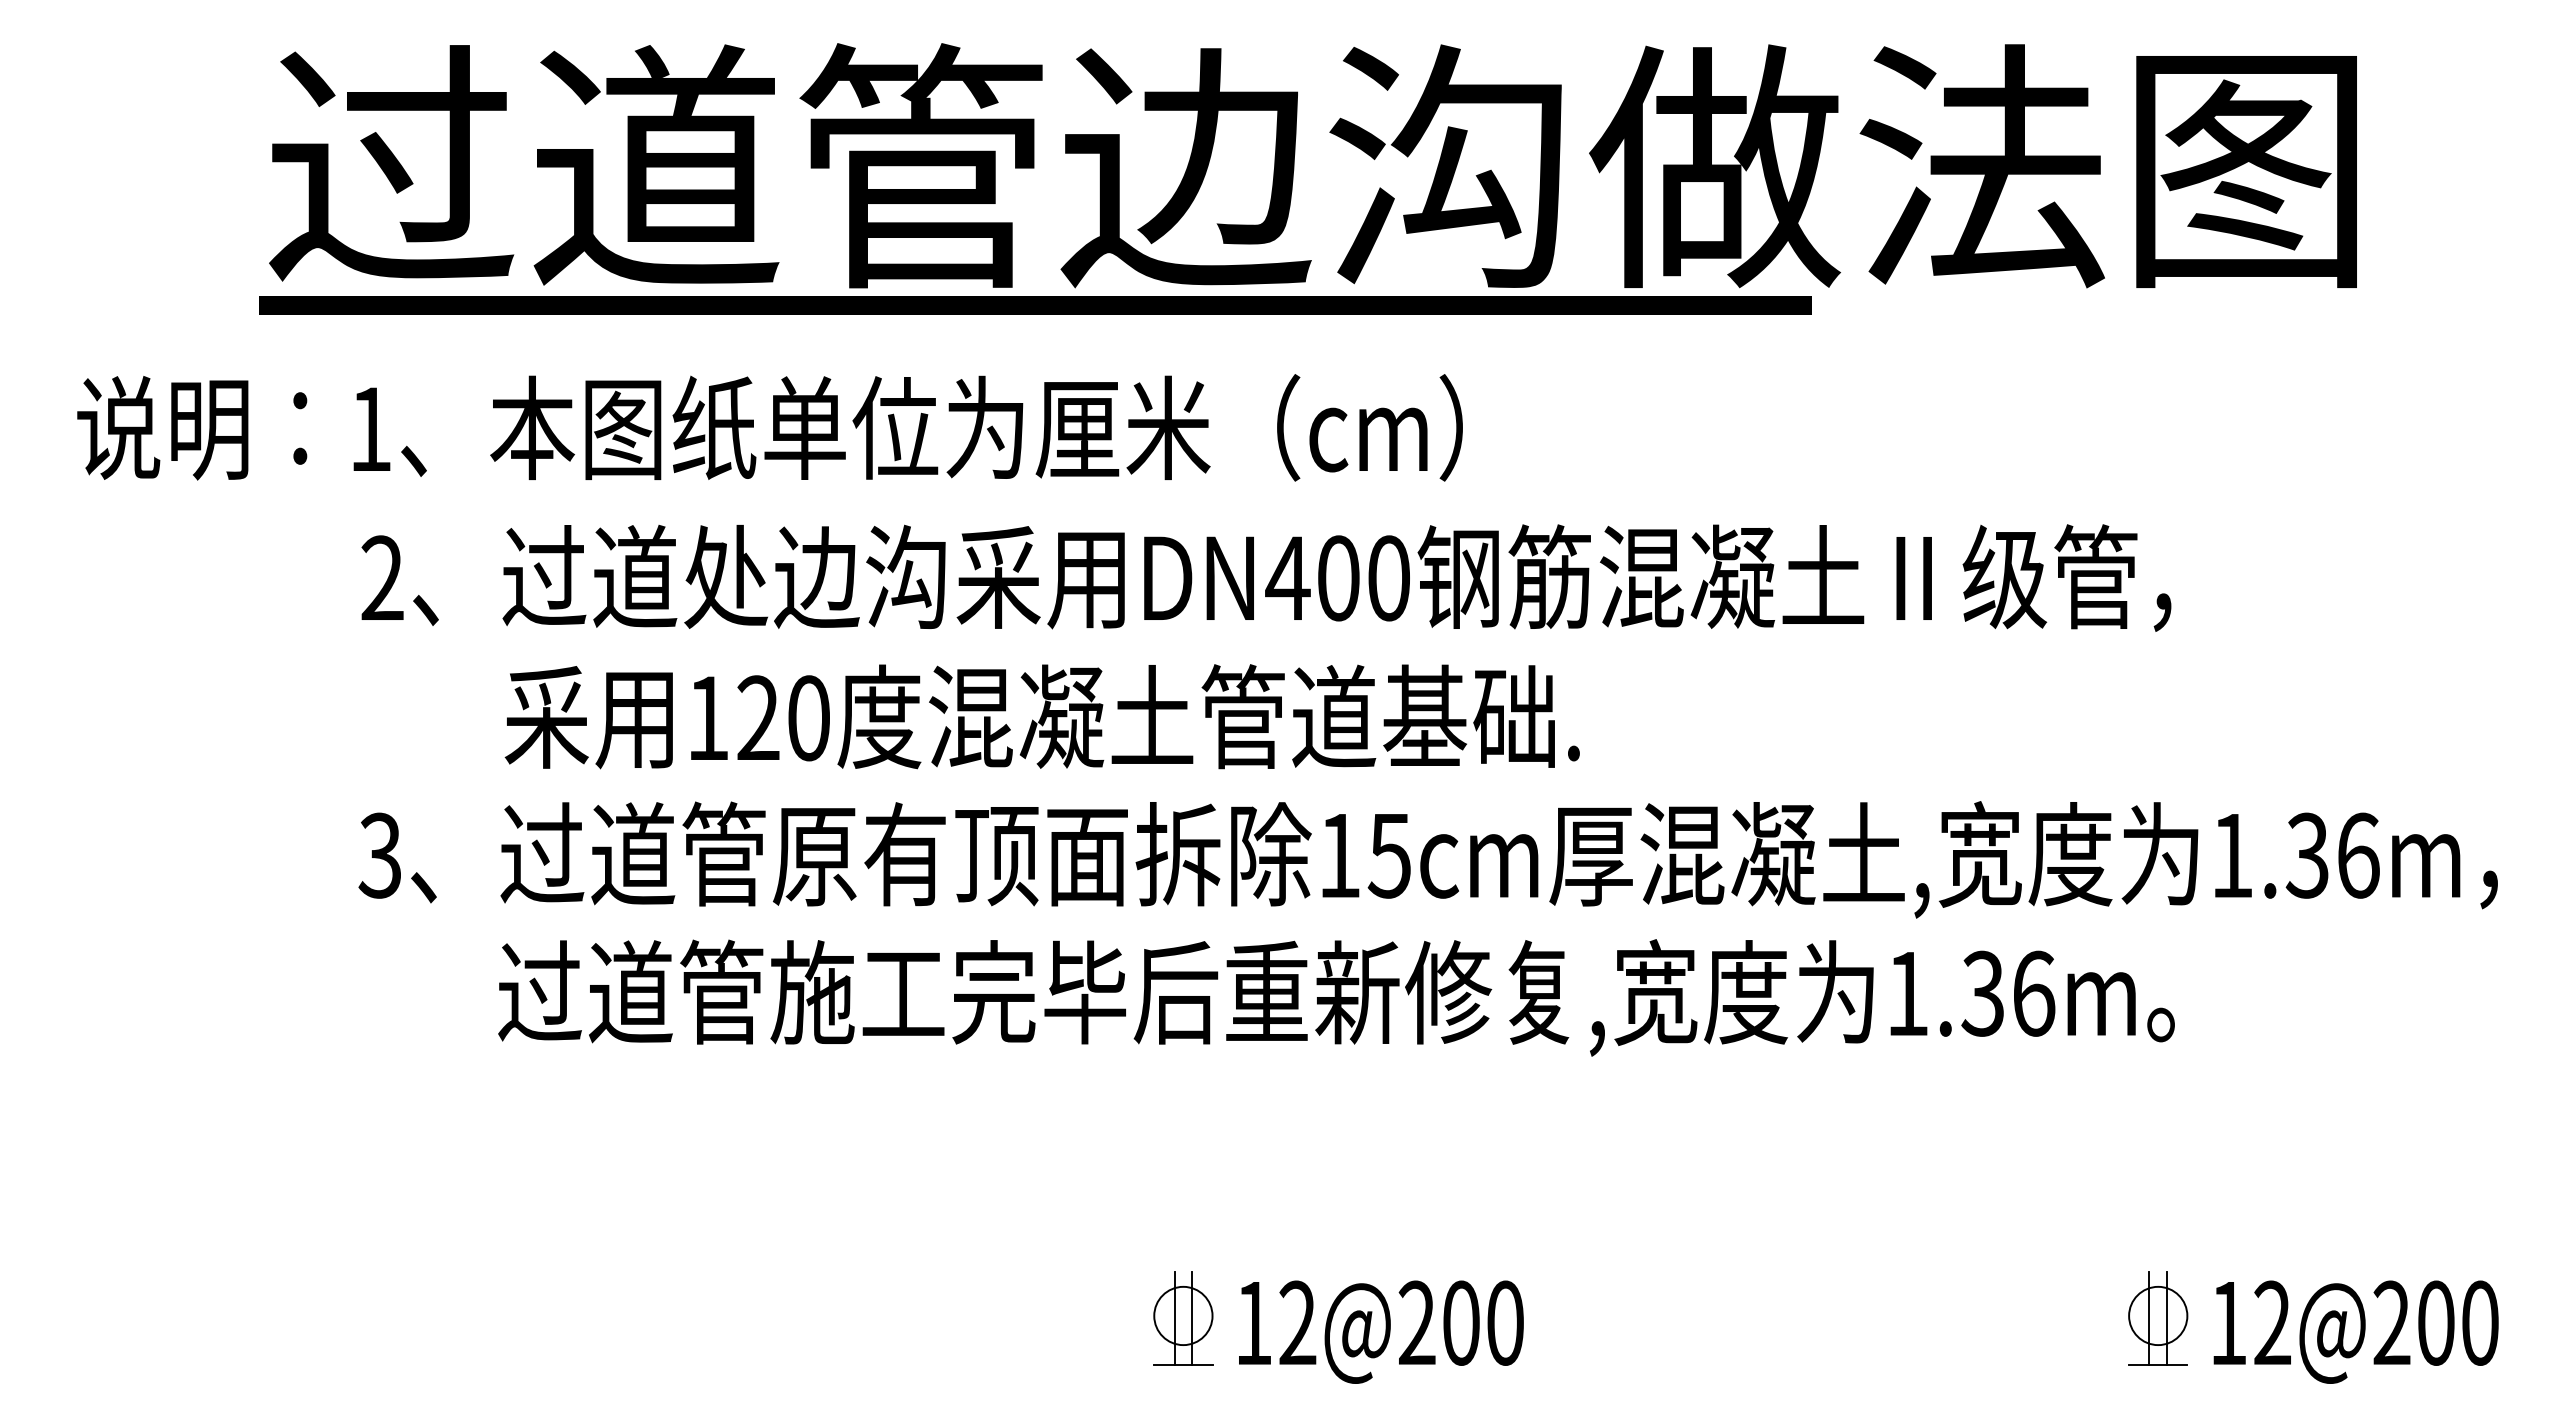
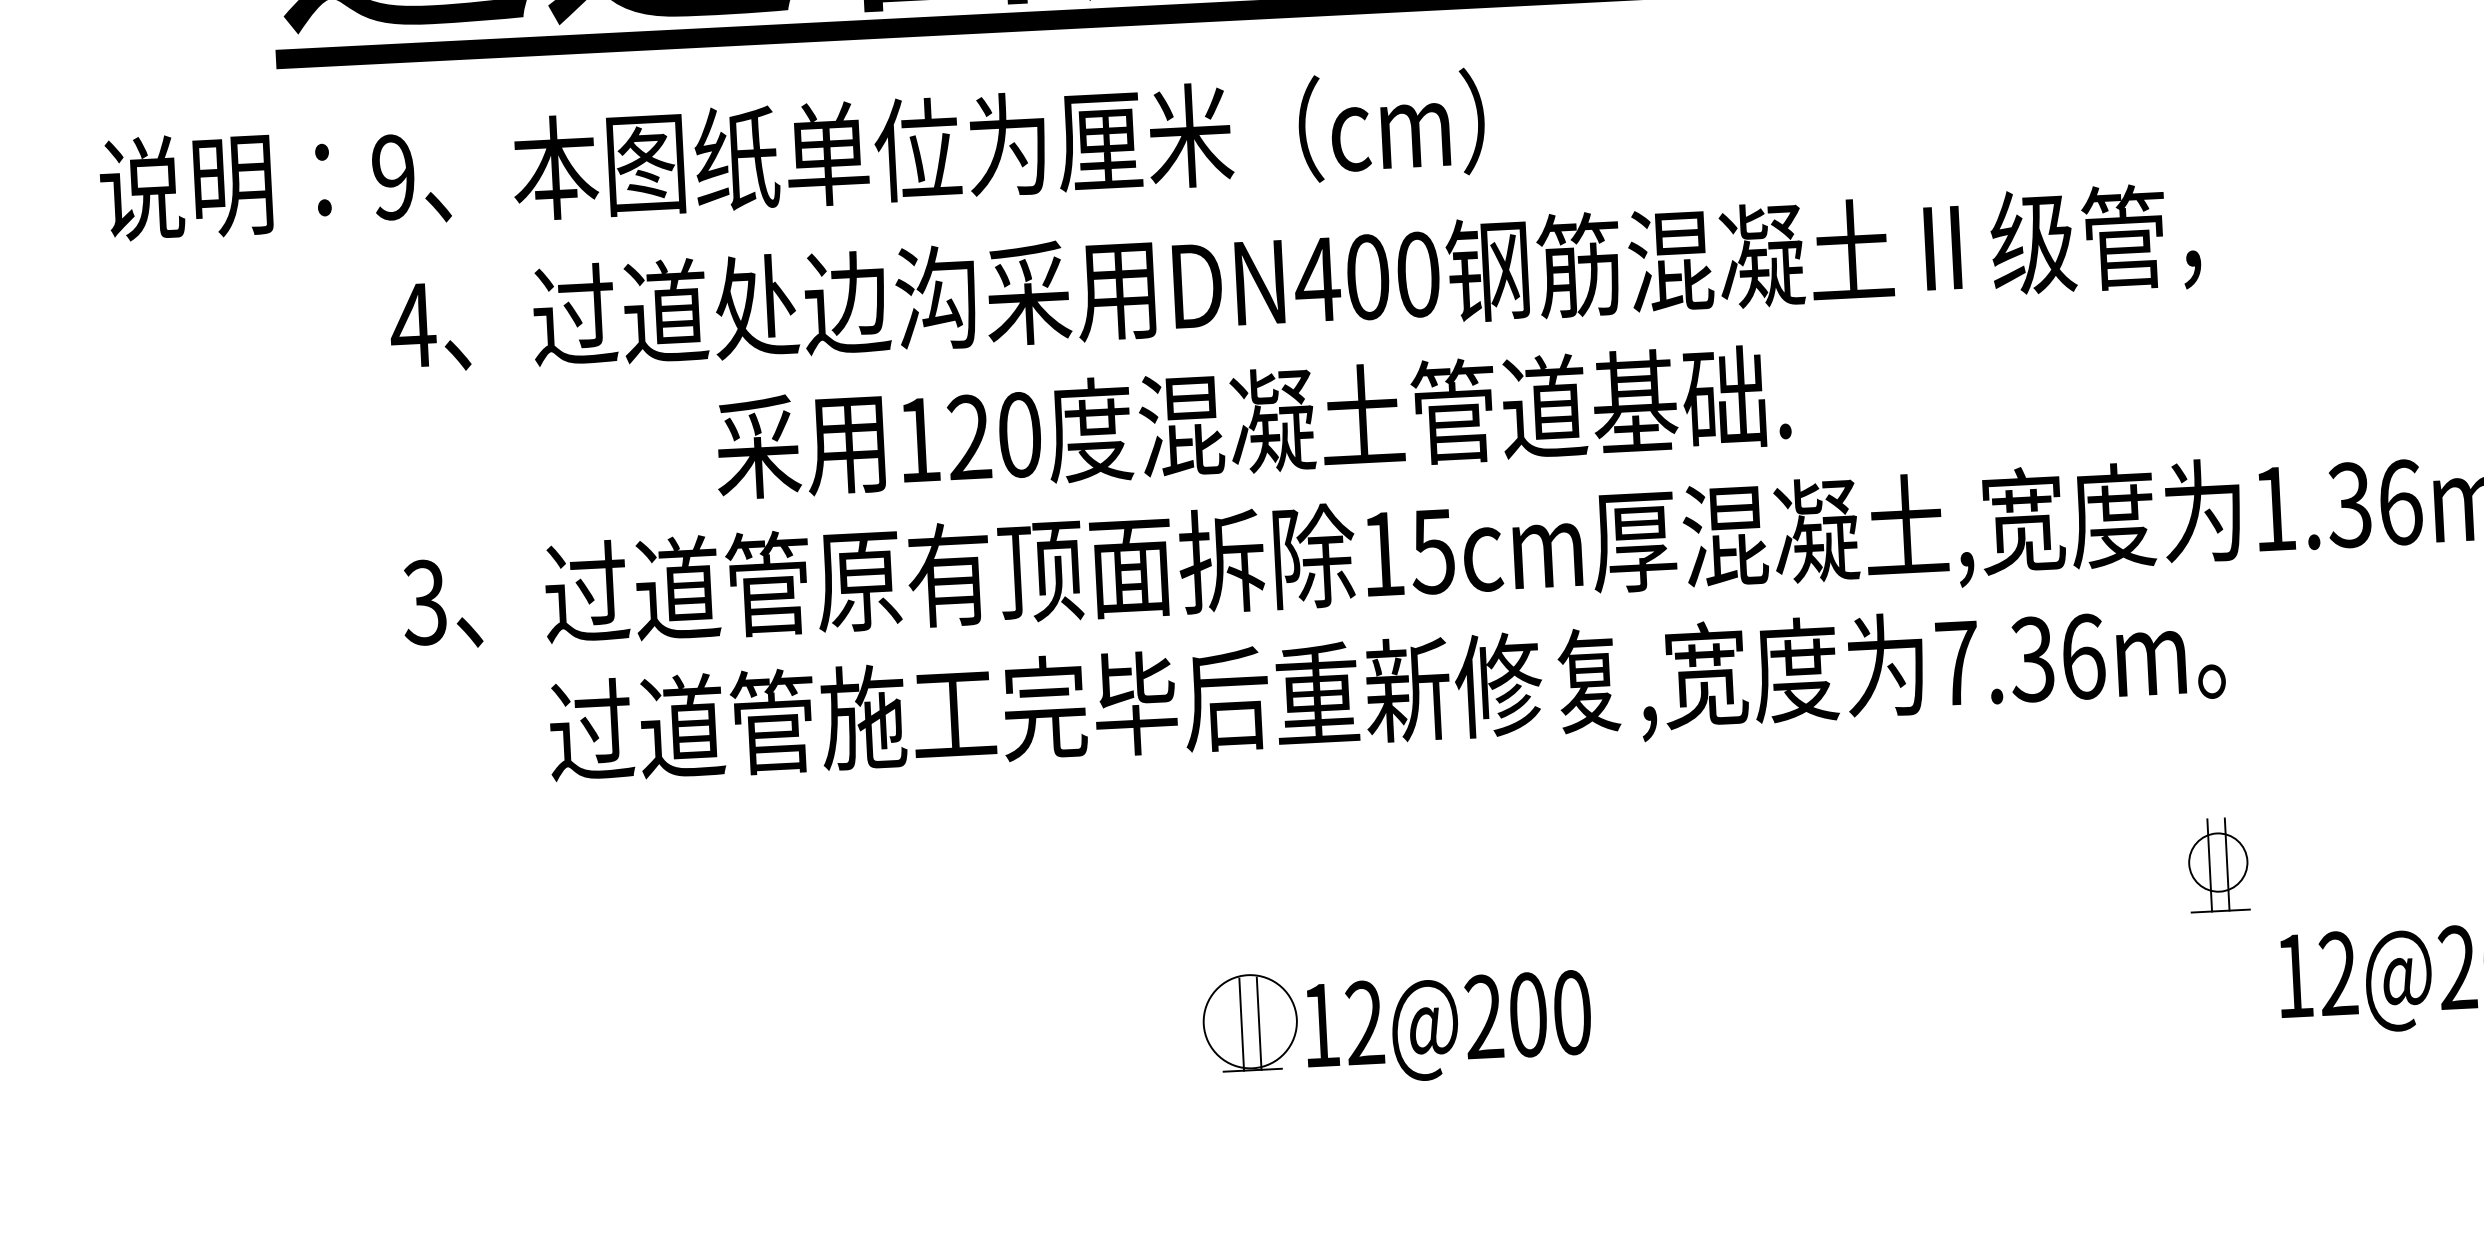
text: (370, 429) -> (393, 177), 1 -> 9
text: (382, 577) -> (413, 324), 2 -> 4
text: (1041, 716) -> (1252, 421), moved
text: (1907, 993) -> (1957, 663), 1.36m -> 7.36m
circle: (1183, 1315) -> (1250, 1021), size x1.6
part: (2158, 1318) -> (2218, 865), moved

